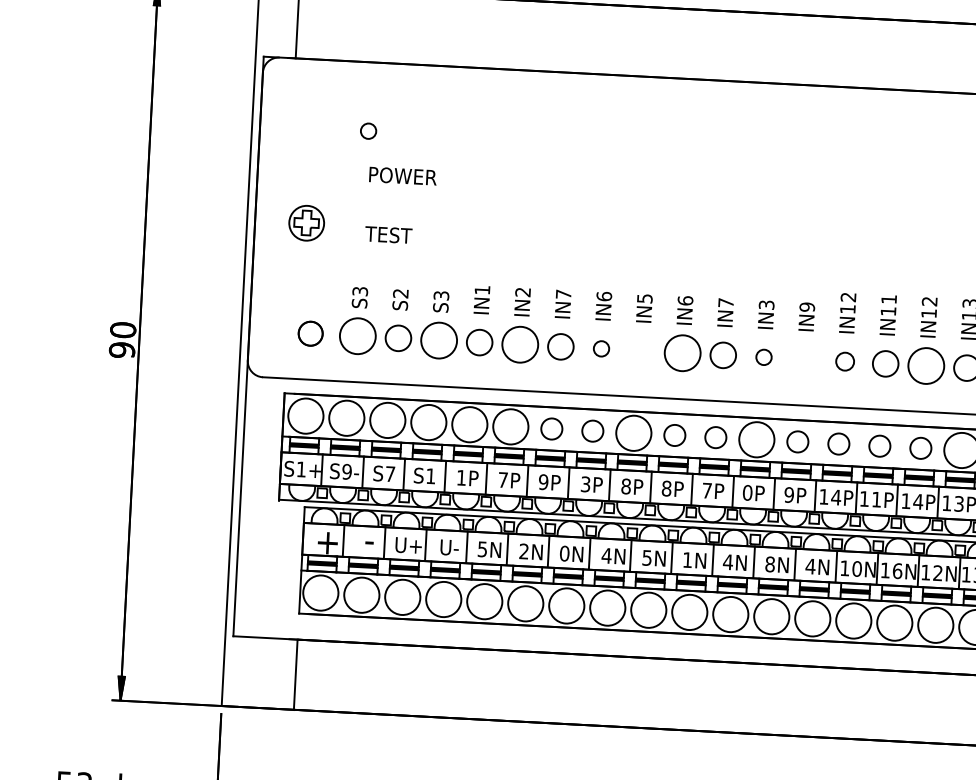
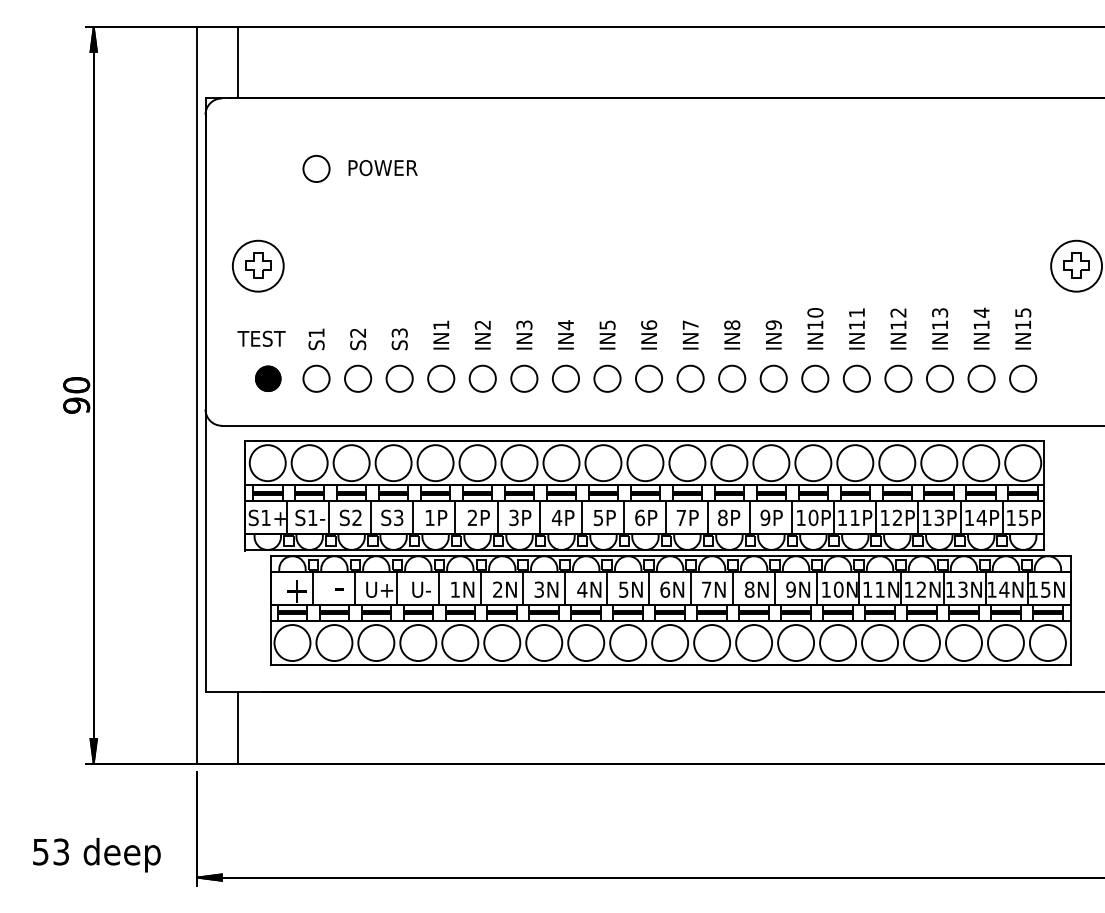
circle: (368, 130) -> (316, 168), size x1.67
text: (402, 176) -> (382, 168), moved
circle: (305, 222) -> (257, 265), size x1.43
text: (388, 234) -> (261, 338), moved
text: (360, 290) -> (316, 332), S3 -> S1
text: (563, 293) -> (524, 324), IN7 -> IN3
text: (604, 296) -> (566, 325), IN6 -> IN4
text: (848, 296) -> (815, 312), IN12 -> IN10
text: (766, 304) -> (732, 324), IN3 -> IN8
fill: (309, 333) -> (267, 378), added
circle: (357, 335) -> (316, 378), size x0.71
circle: (438, 340) -> (399, 378), size x0.71
circle: (520, 344) -> (482, 378), size x0.71
circle: (601, 348) -> (565, 378), size x1.67
circle: (642, 350) -> (607, 378), added
circle: (682, 352) -> (648, 378), size x0.71
circle: (764, 357) -> (732, 378), size x1.67
circle: (804, 359) -> (773, 378), added
circle: (845, 361) -> (815, 378), size x1.43
circle: (926, 365) -> (898, 378), size x0.71
circle: (551, 429) -> (519, 463), size x1.67
circle: (592, 431) -> (561, 463), size x1.67
circle: (674, 435) -> (645, 463), size x1.67
circle: (715, 437) -> (687, 463), size x1.67
circle: (797, 442) -> (771, 463), size x1.67
circle: (838, 444) -> (813, 463), size x1.67
circle: (880, 446) -> (855, 463), size x1.67
circle: (921, 448) -> (897, 463), size x1.67
text: (346, 471) -> (312, 517), S9- -> S1-
text: (389, 473) -> (356, 517), S7 -> S2
text: (430, 475) -> (398, 517), S1 -> S3
text: (503, 479) -> (472, 517), 7P -> 2P
text: (543, 481) -> (513, 517), 9P -> 3P
text: (585, 483) -> (556, 517), 3P -> 4P
text: (626, 486) -> (598, 517), 8P -> 5P
text: (666, 488) -> (639, 517), 8P -> 6P
text: (747, 492) -> (722, 517), 0P -> 8P
text: (836, 497) -> (813, 517), 14P -> 10P
text: (918, 501) -> (897, 517), 14P -> 12P
text: (481, 549) -> (454, 589), 5N -> 1N
text: (564, 553) -> (539, 589), 0N -> 3N
text: (687, 559) -> (665, 589), 1N -> 6N
text: (728, 562) -> (706, 589), 4N -> 7N
text: (810, 566) -> (790, 589), 4N -> 9N
text: (897, 570) -> (880, 589), 16N -> 11N
line: (296, 674) -> (238, 727), moved

